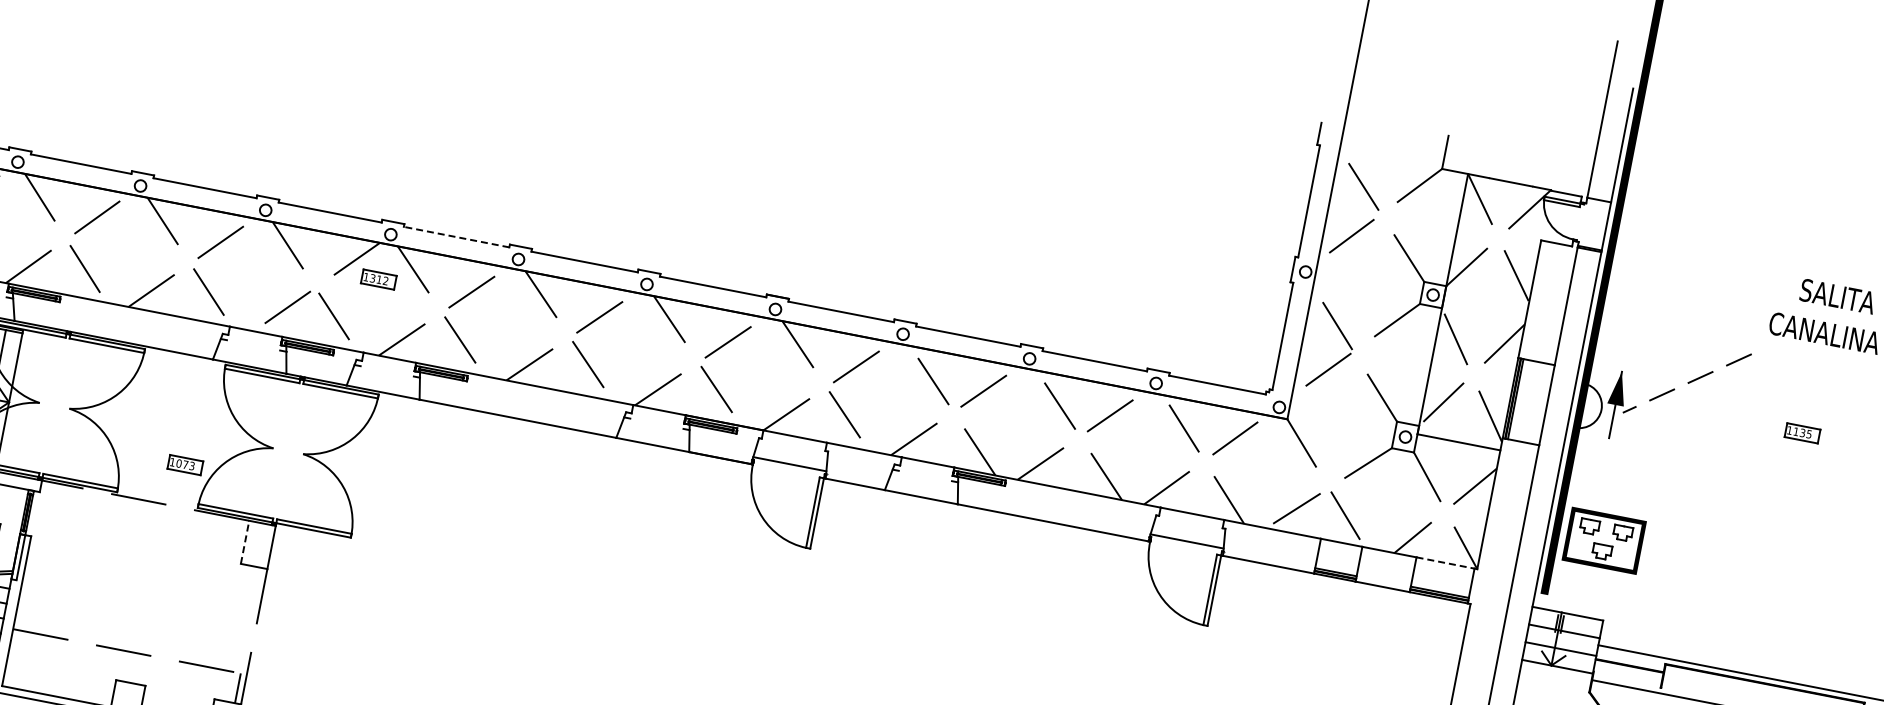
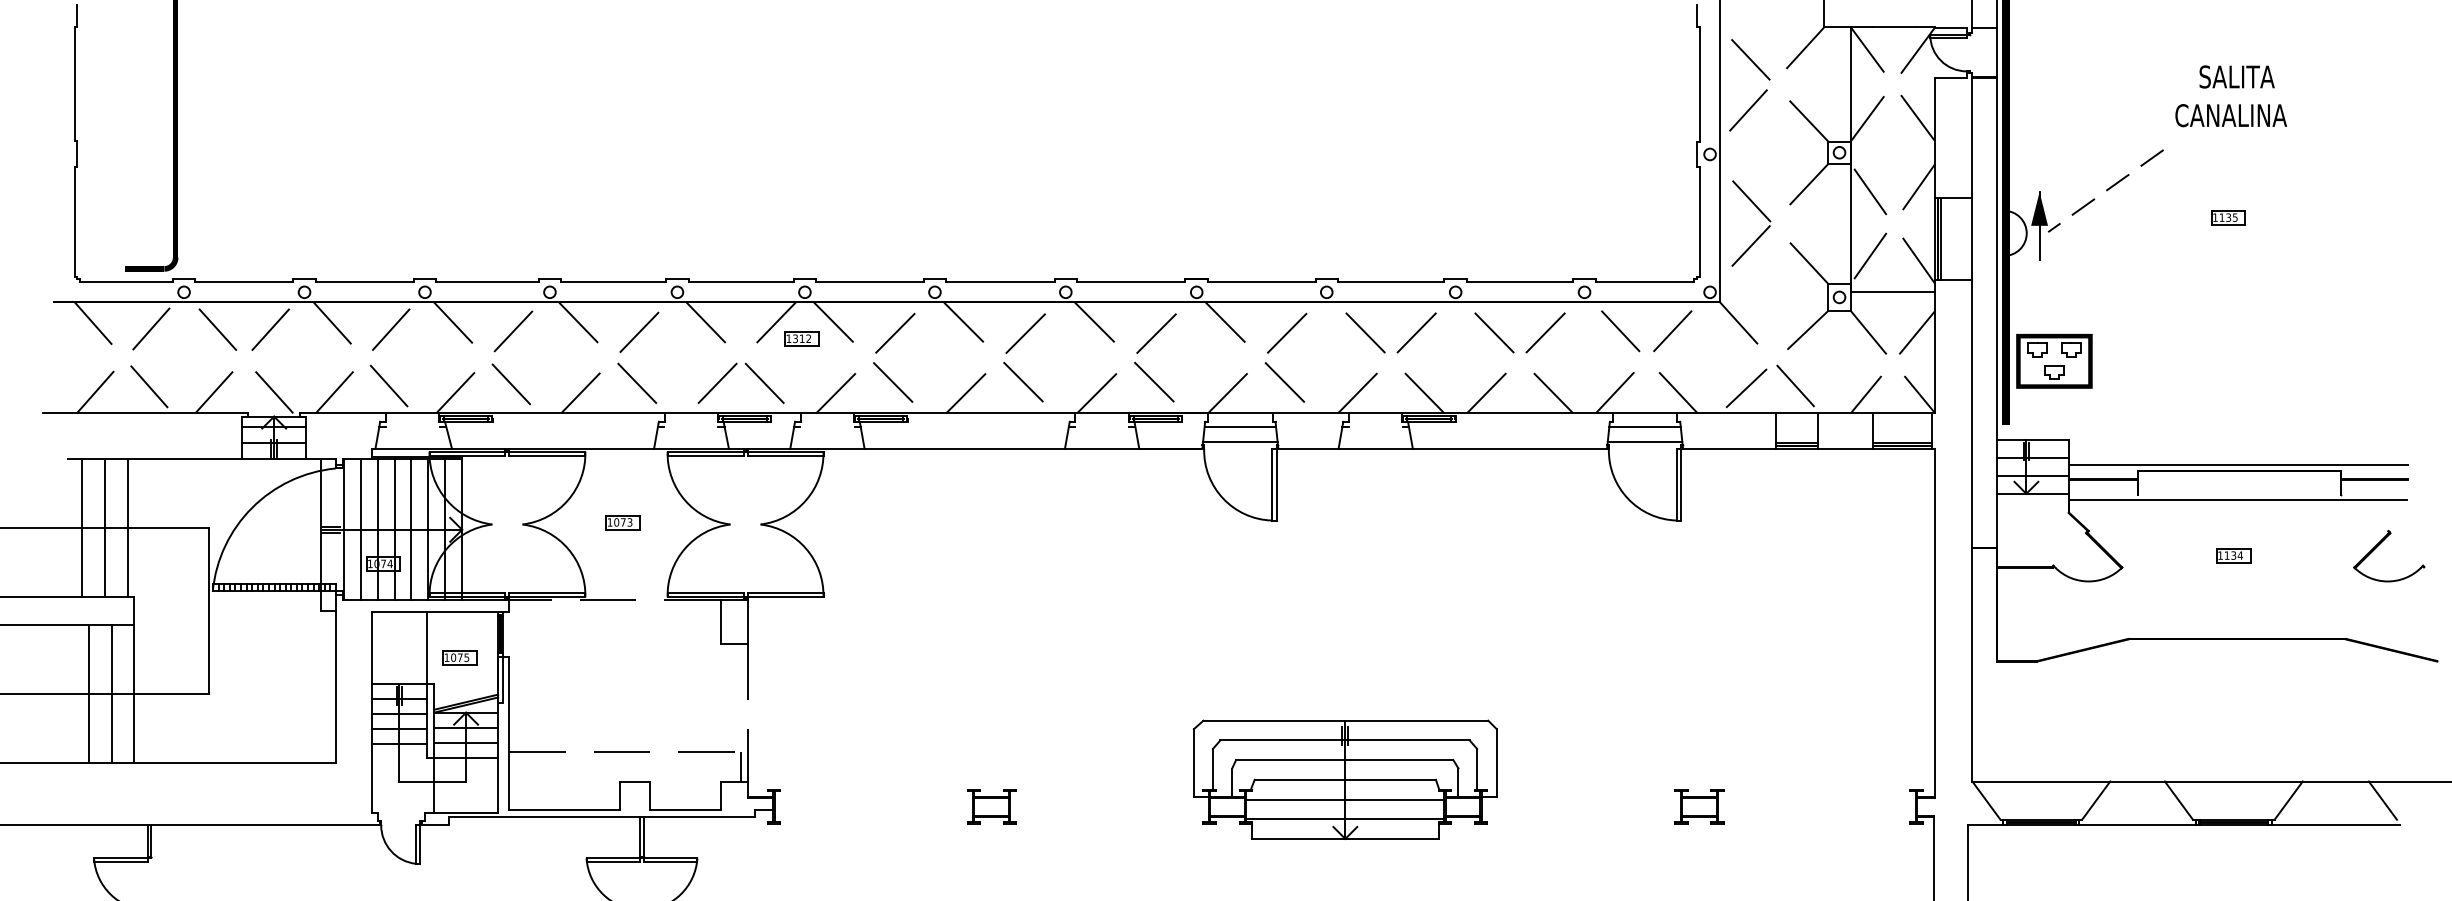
line: (456, 237) -> (869, 282), dashed -> solid
line: (792, 450) -> (1240, 427), added
part: (184, 464) -> (622, 522), moved
line: (1189, 527) -> (1644, 427), added
line: (245, 542) -> (720, 622), dashed -> solid
line: (1445, 563) -> (1902, 413), dashed -> solid

